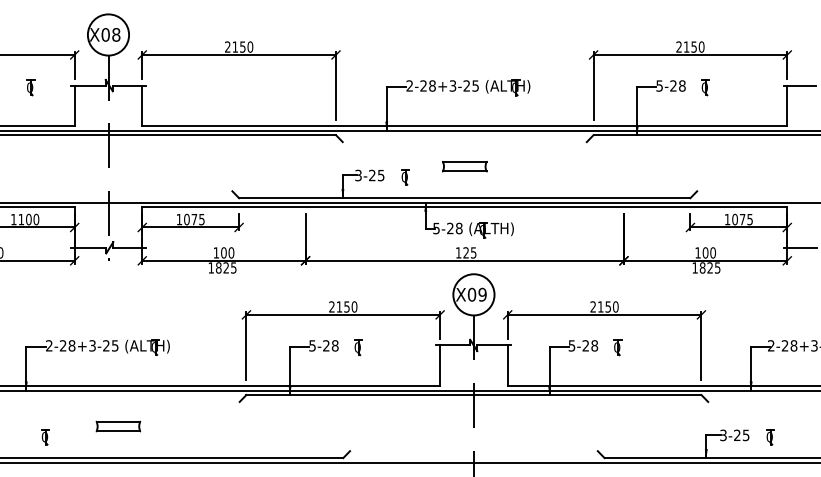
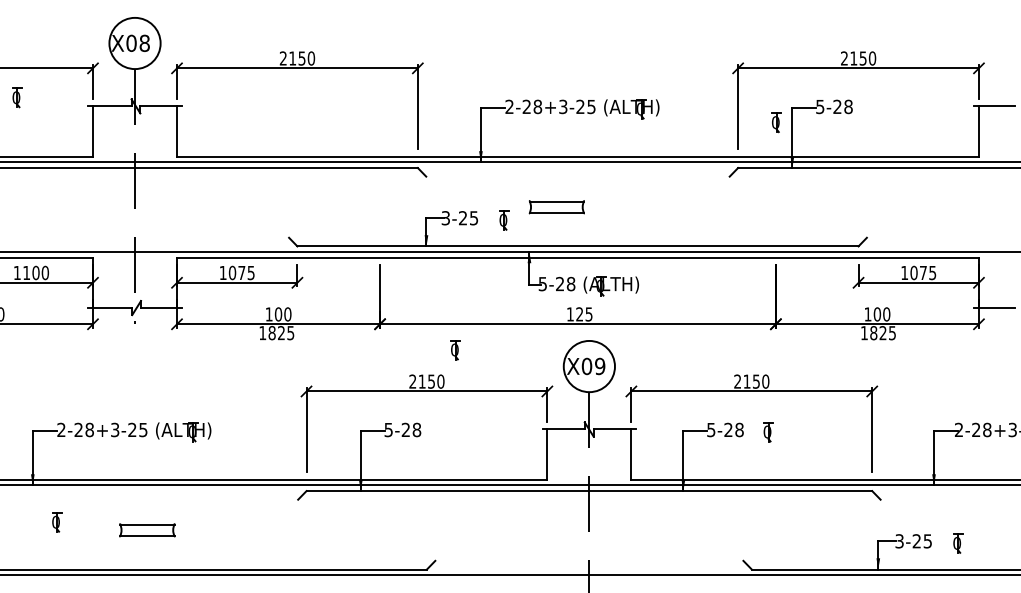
part: (30, 87) -> (16, 97), moved
part: (705, 87) -> (776, 122), moved
part: (464, 166) -> (556, 206), moved
part: (358, 347) -> (455, 349), moved
part: (45, 437) -> (56, 522), moved

